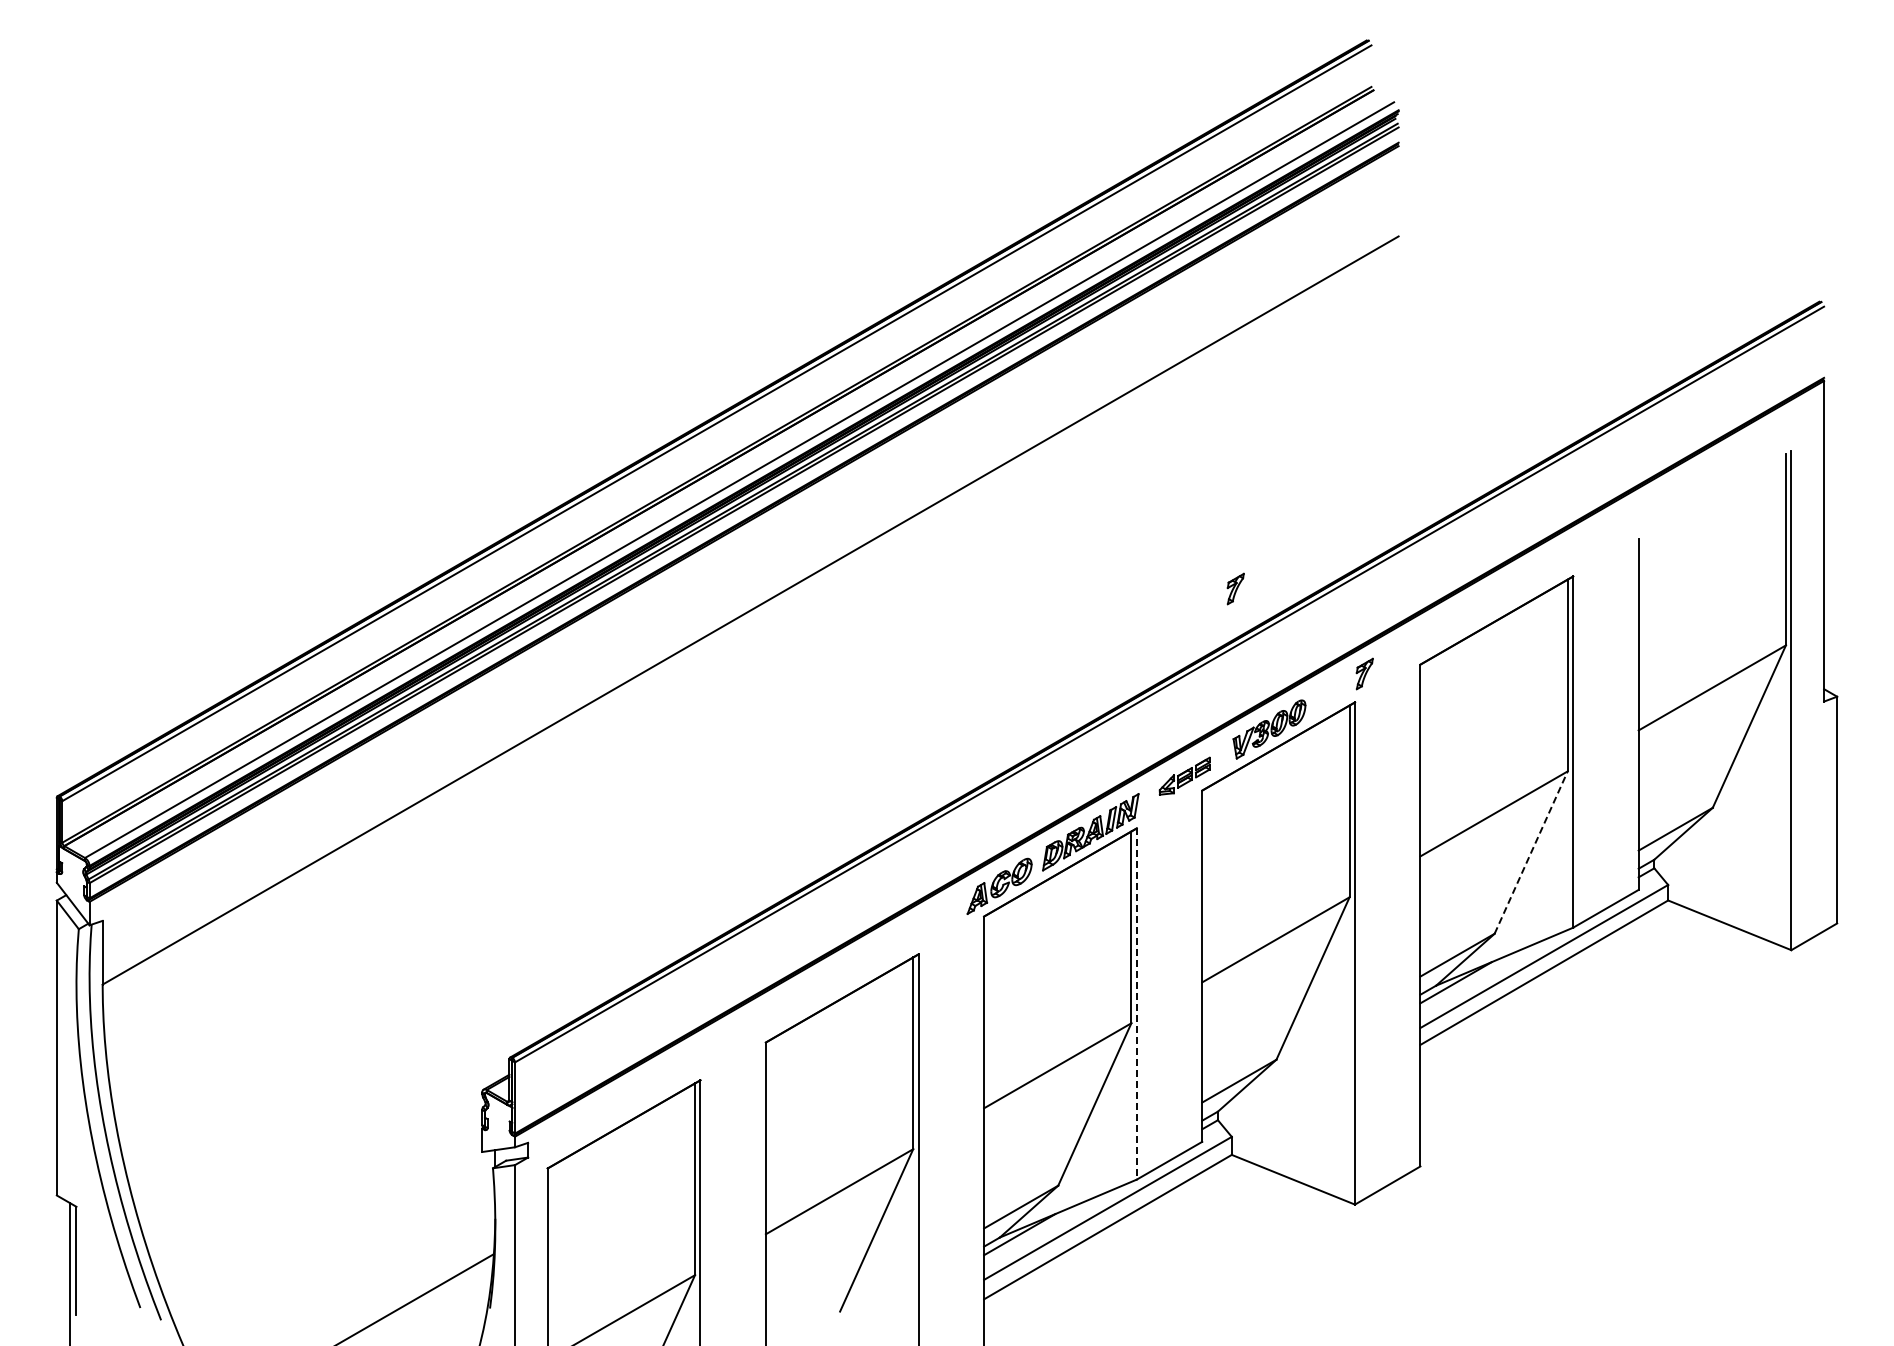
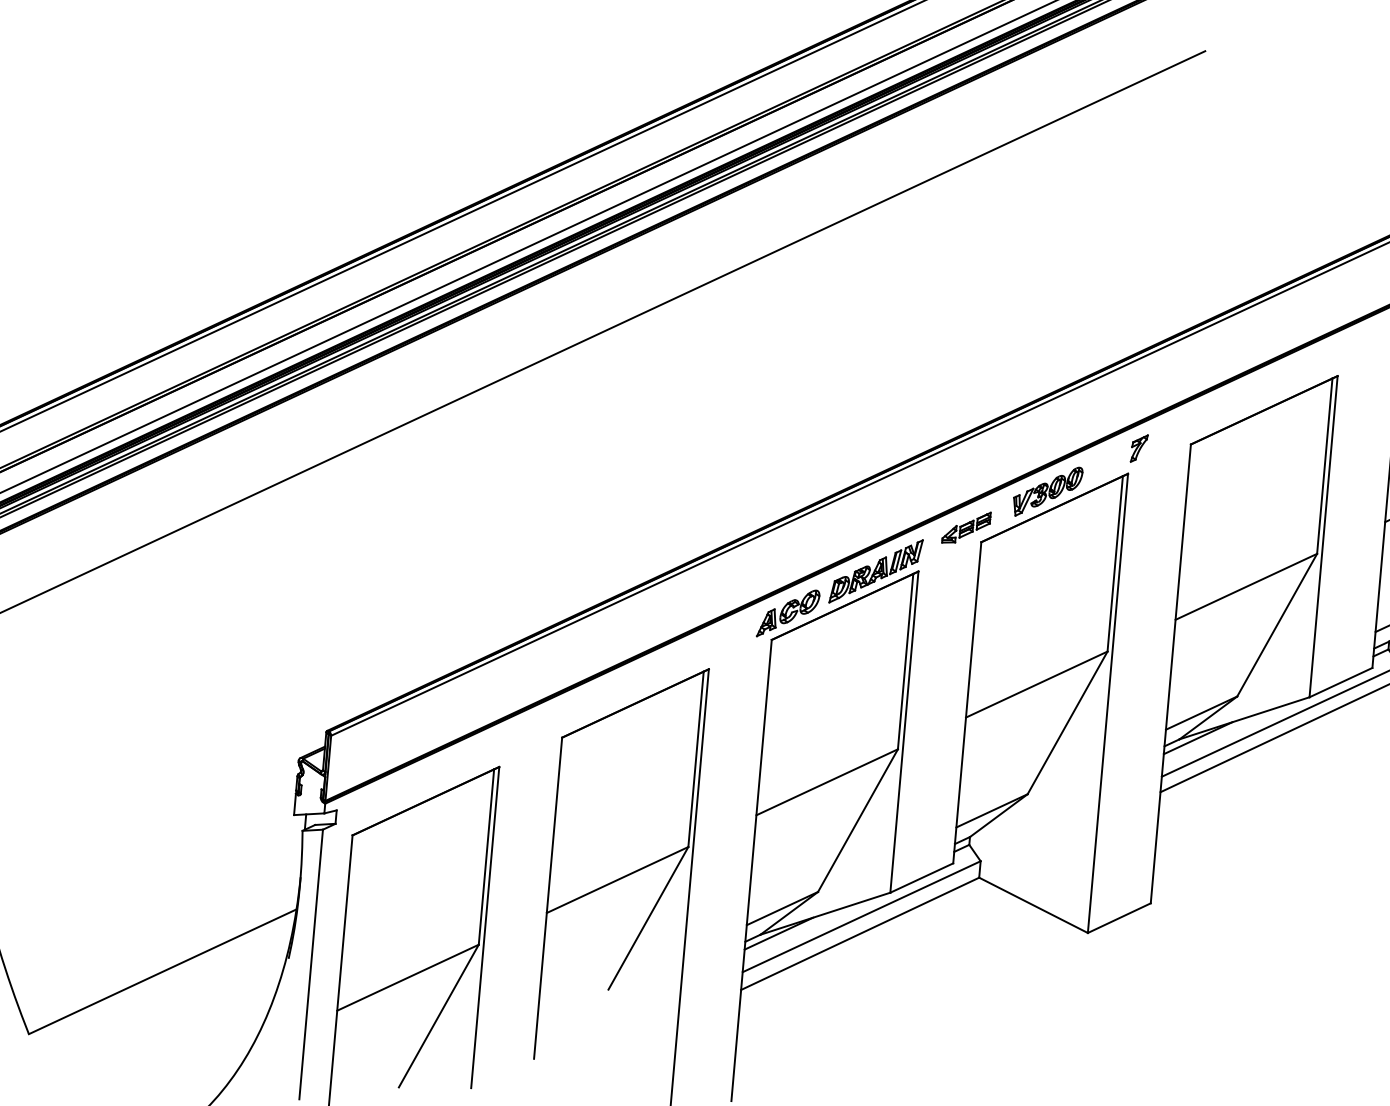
part: (1235, 588) -> (1027, 360), removed
line: (1531, 852) -> (1277, 625), dashed -> solid
line: (1136, 1004) -> (904, 732), dashed -> solid

